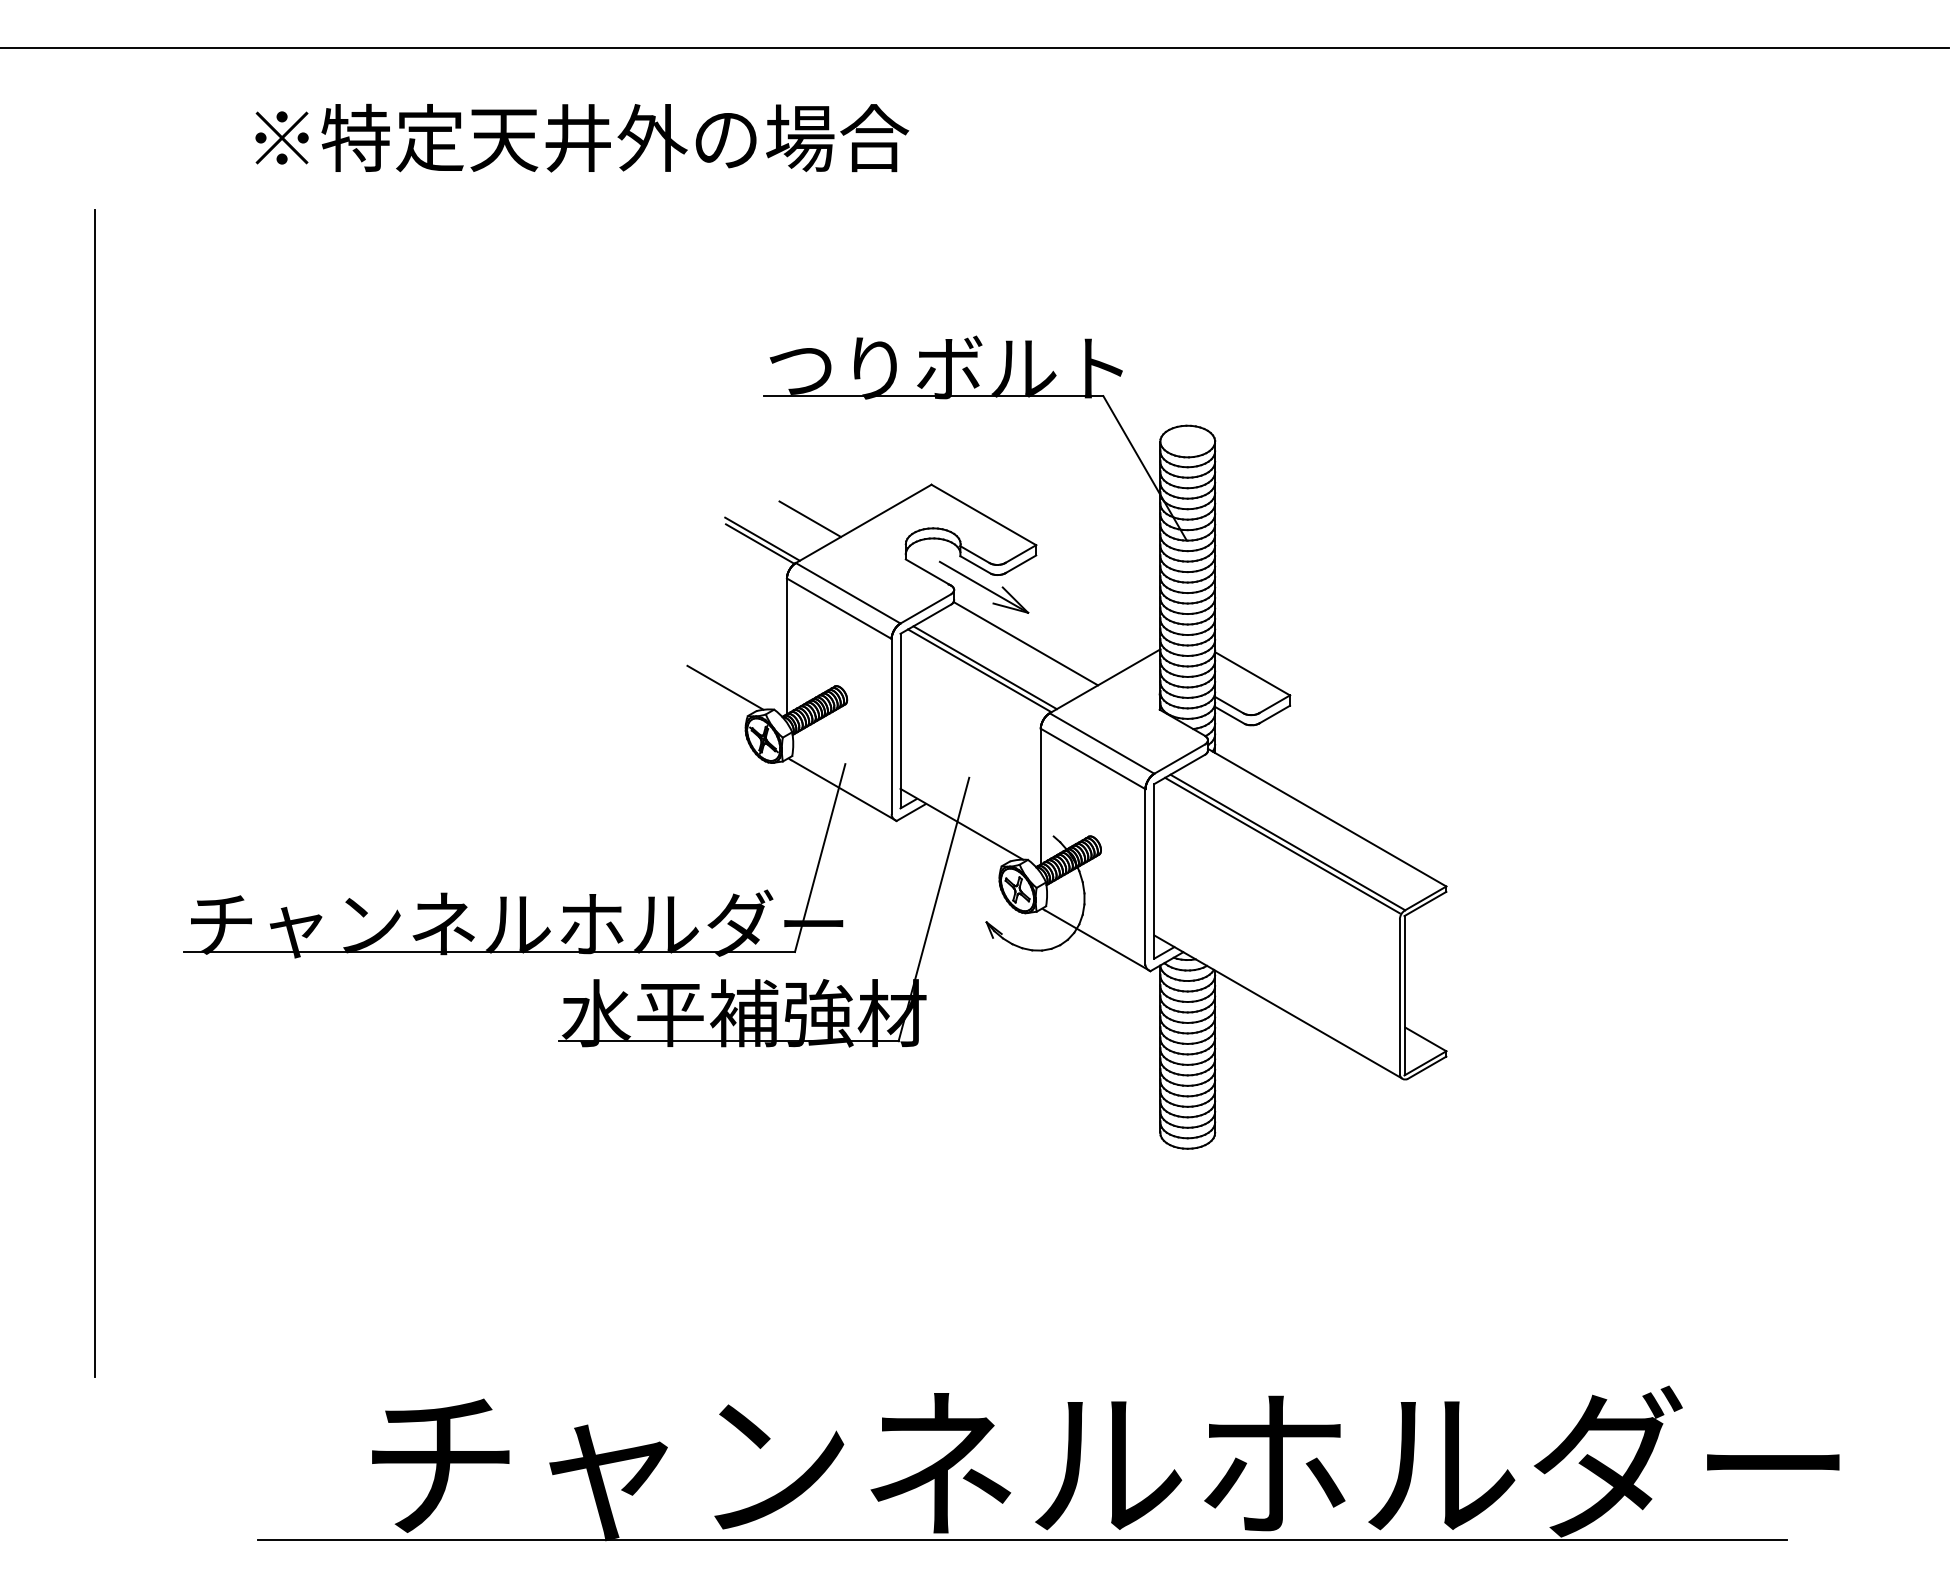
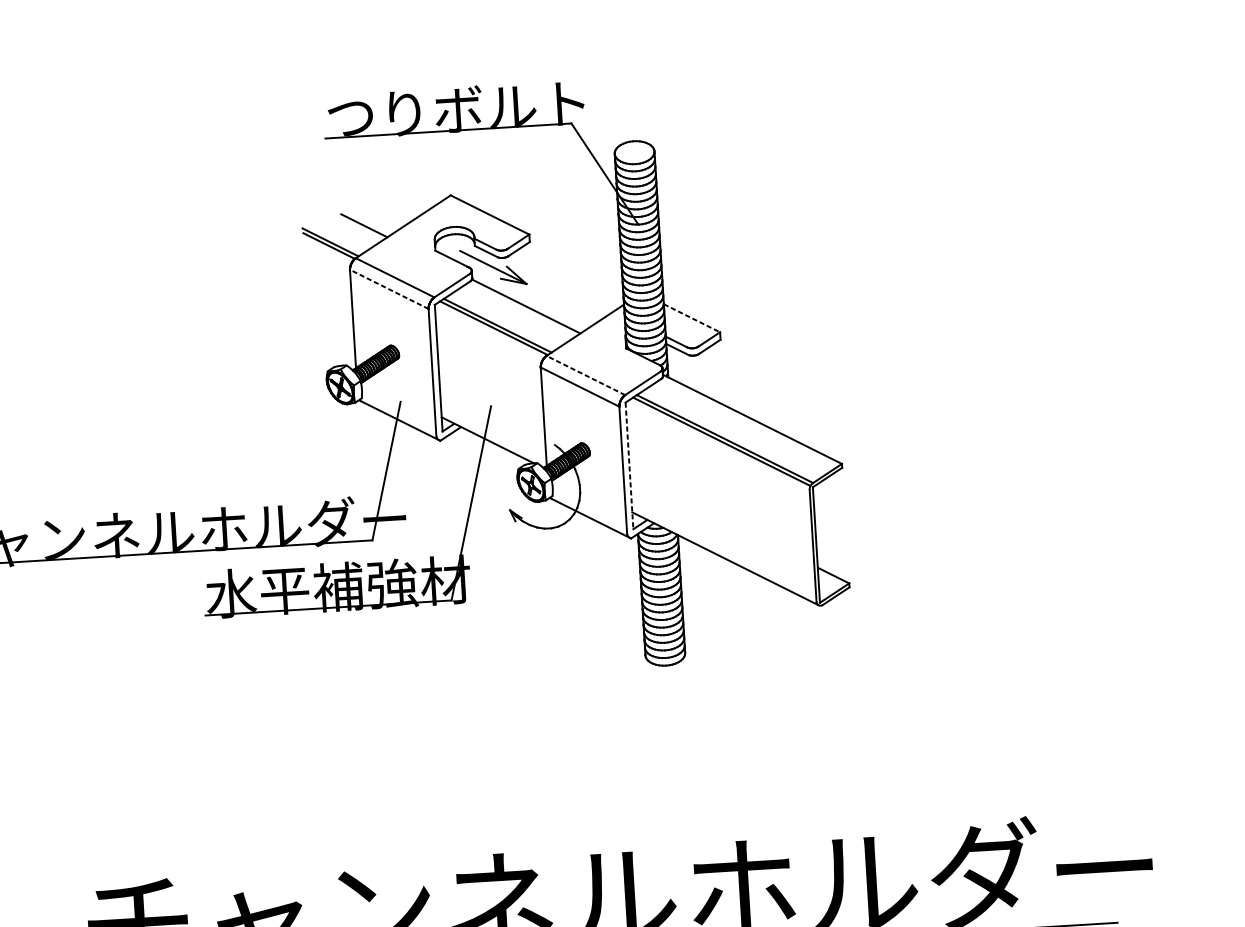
line: (838, 608) -> (388, 289), solid -> dashed
line: (1253, 674) -> (692, 318), solid -> dashed
line: (725, 687) -> (310, 351), removed
line: (1101, 743) -> (585, 375), solid -> dashed
line: (1154, 871) -> (629, 466), solid -> dashed

